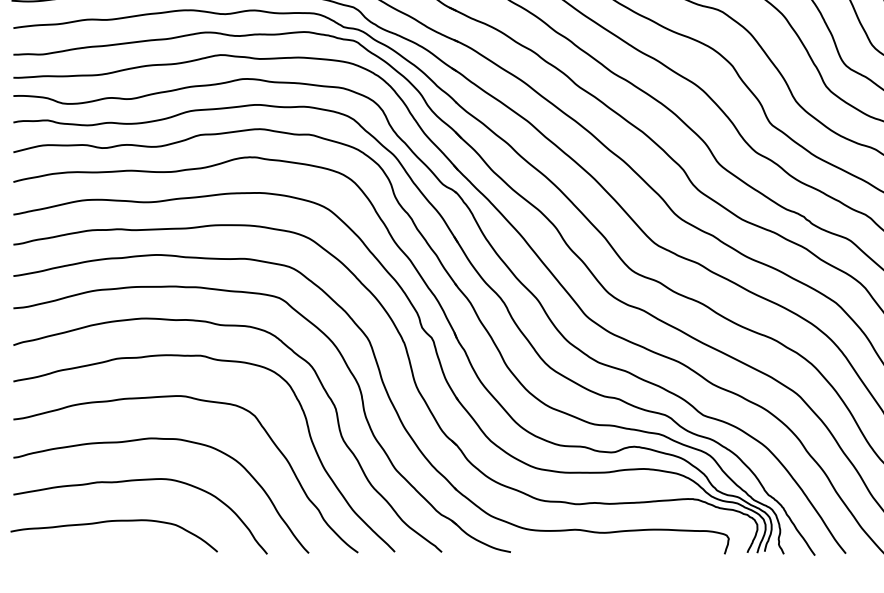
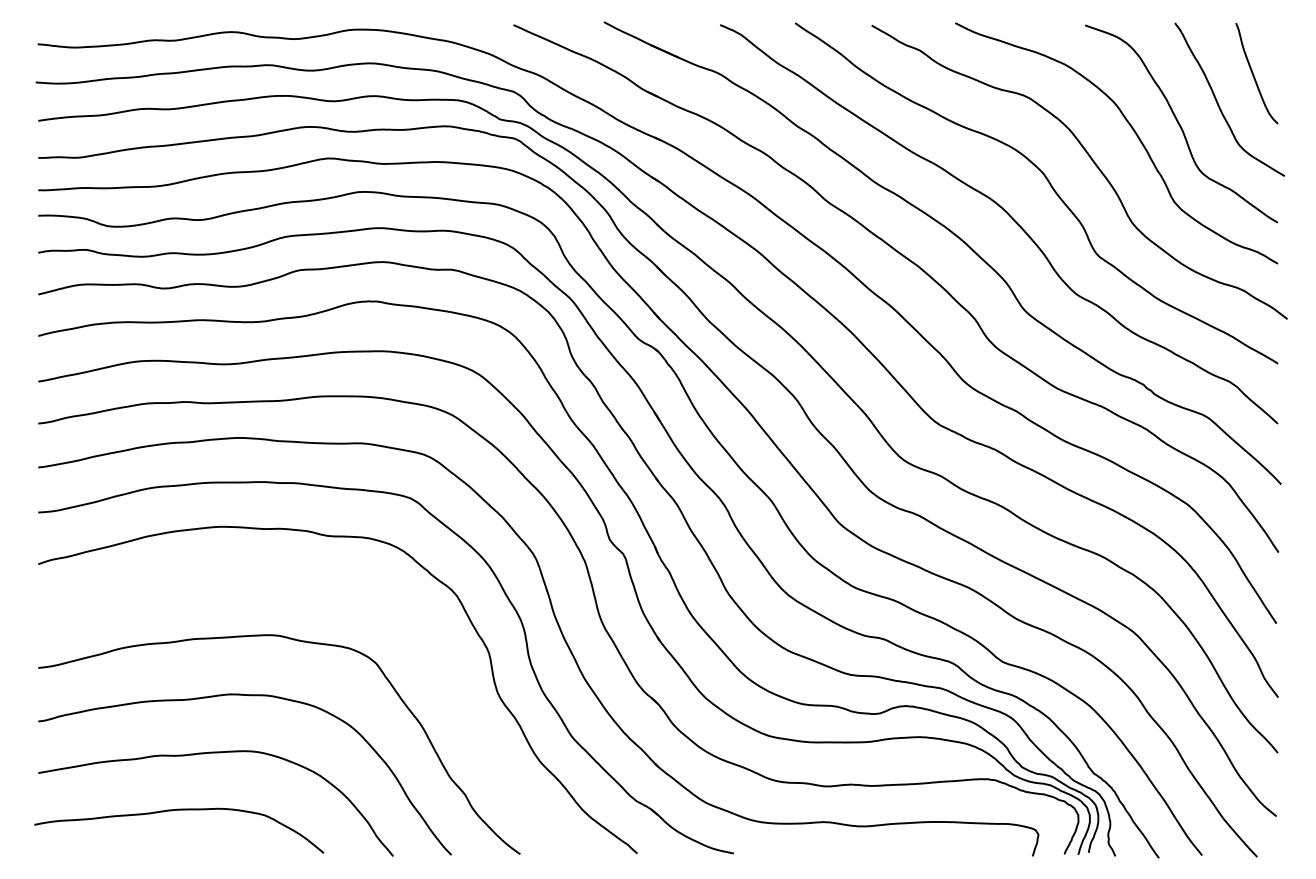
curve: (220, 361) -> (327, 586), removed

